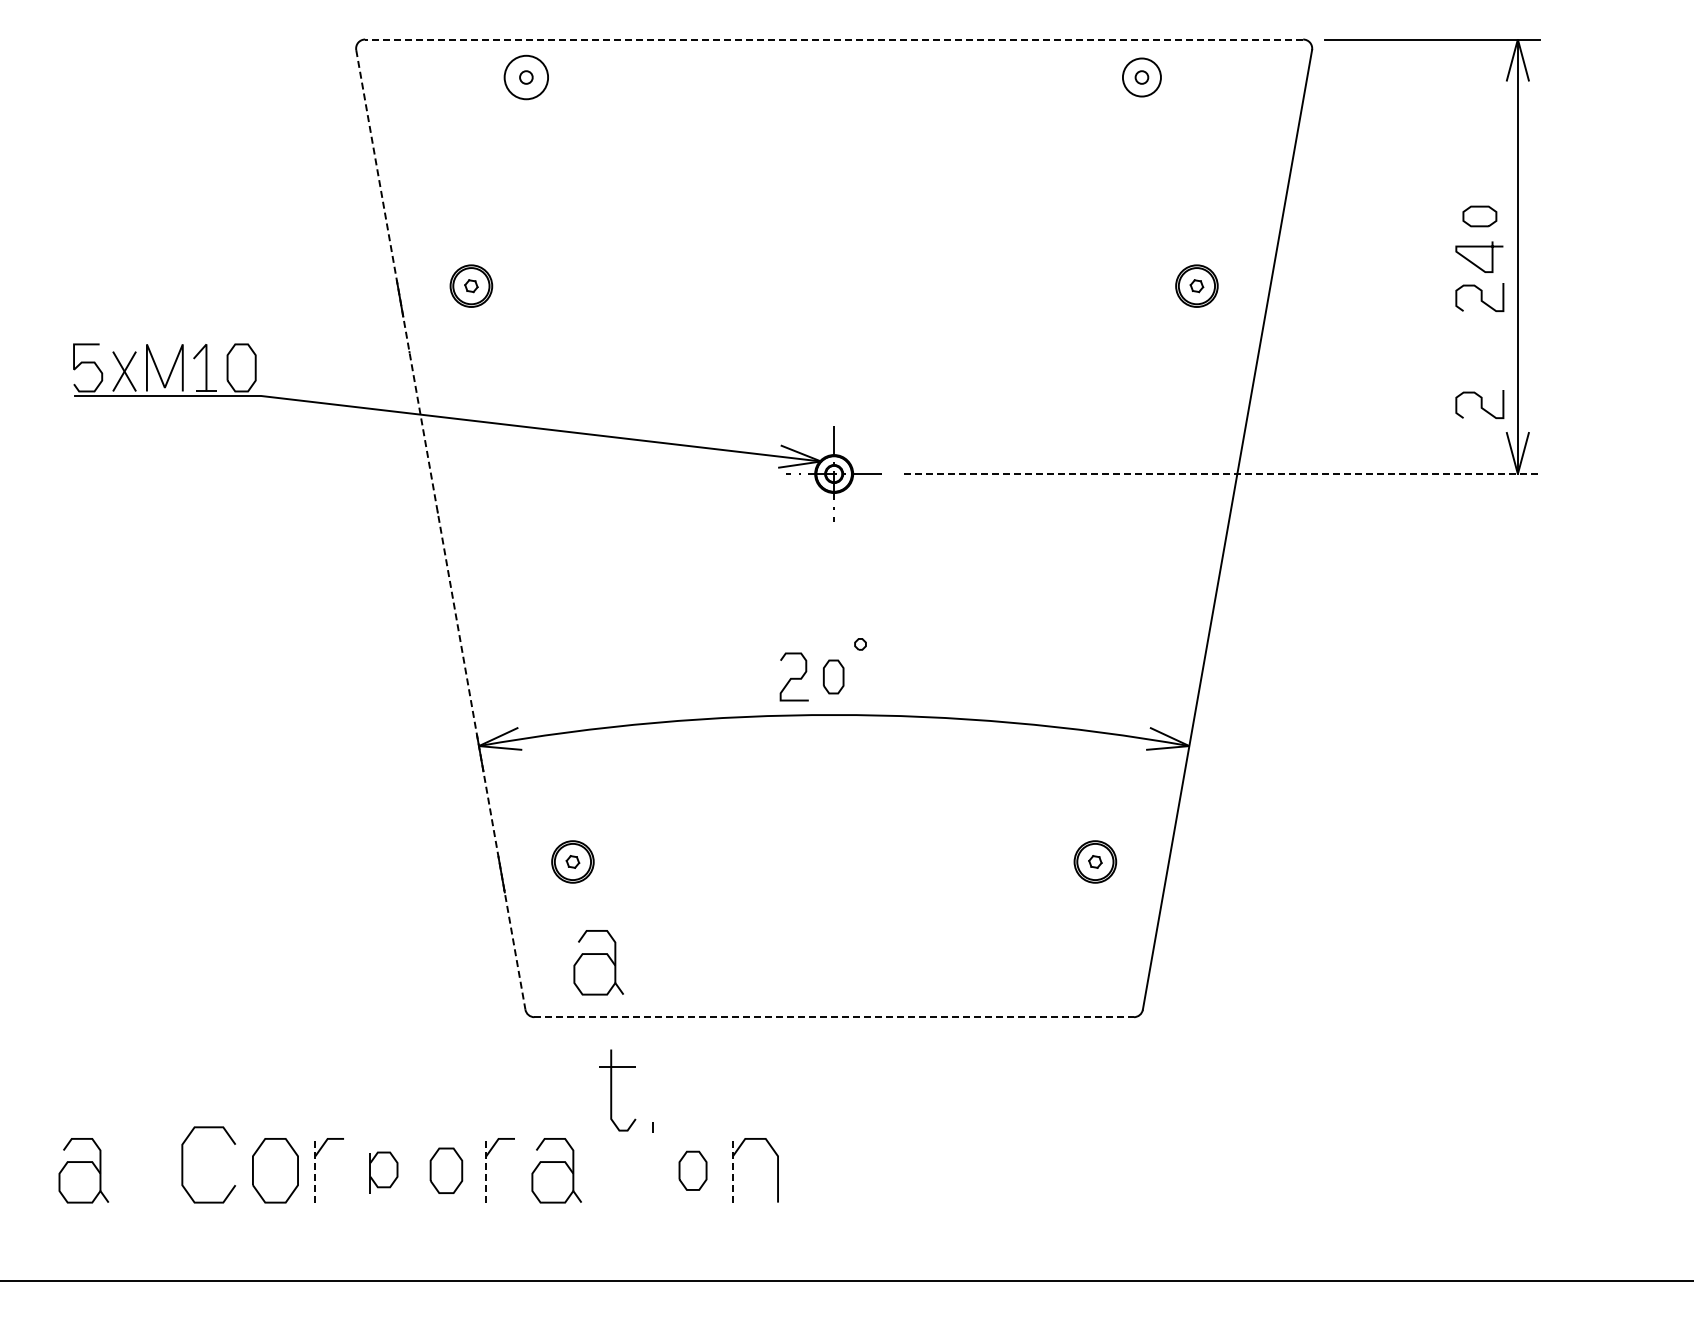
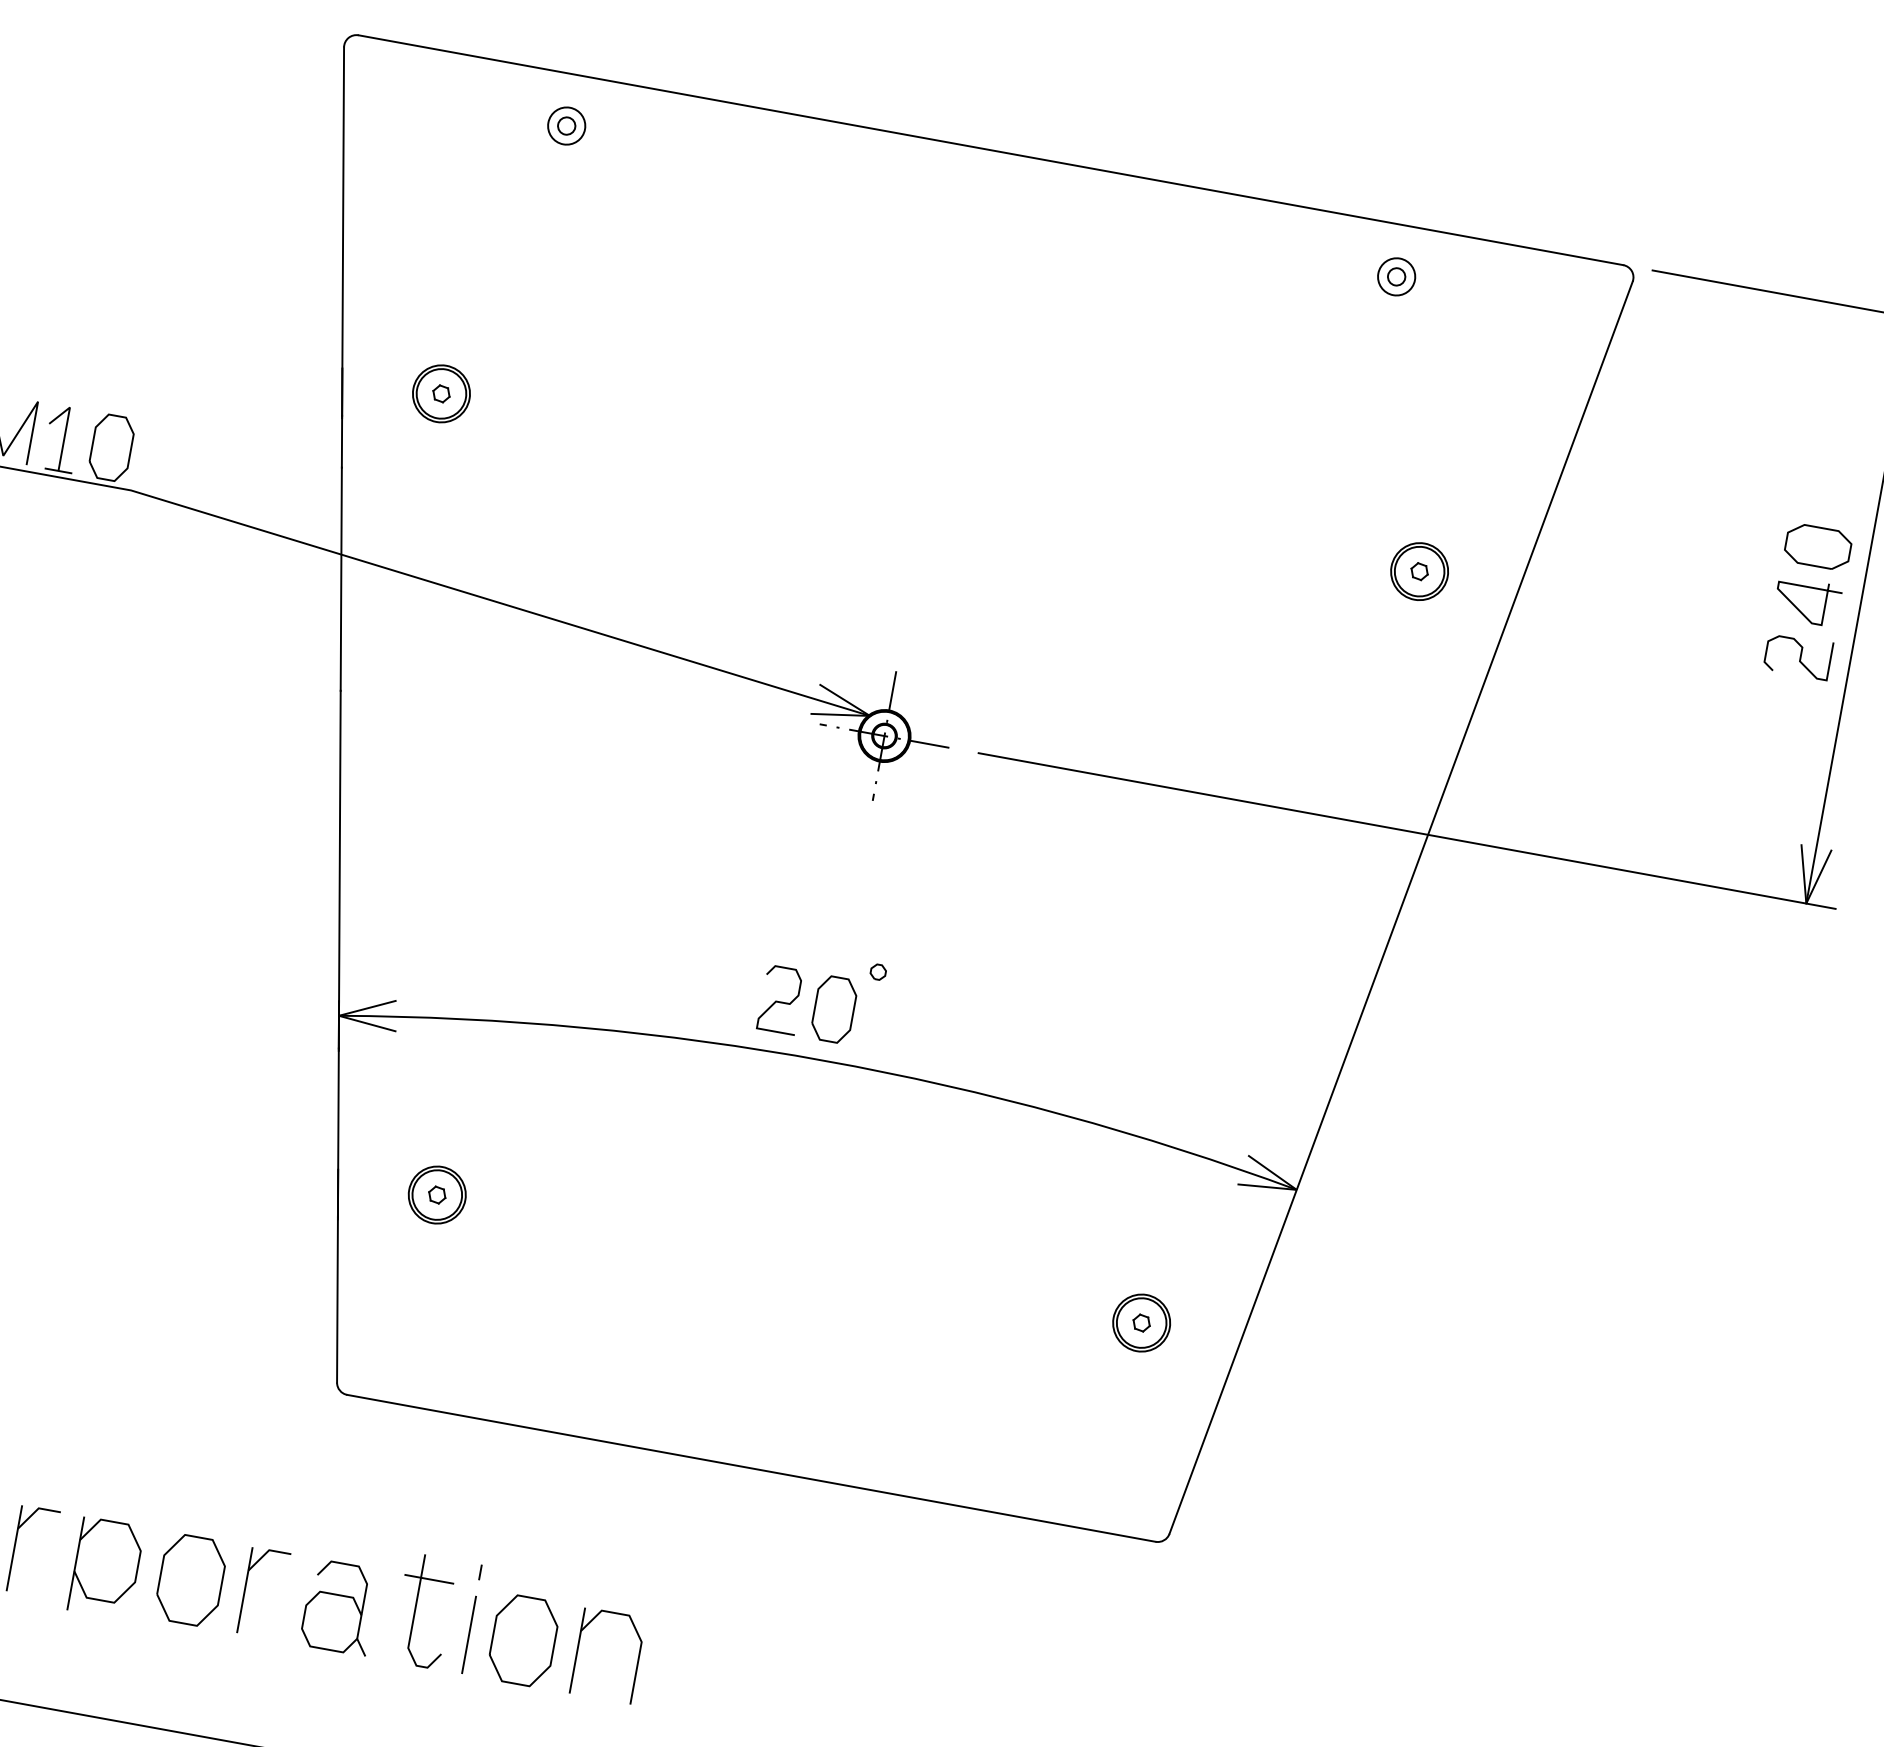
line: (833, 39) -> (990, 150), dashed -> solid
circle: (525, 77) -> (565, 125), size x0.62
circle: (1141, 77) -> (1396, 276), size x0.71
part: (1479, 216) -> (1817, 546), size x1.43
curve: (1480, 404) -> (1772, 800), removed
line: (1221, 474) -> (1406, 831), dashed -> solid
line: (440, 530) -> (339, 715), dashed -> solid
part: (833, 676) -> (834, 1008), size x1.43
part: (598, 962) -> (447, 1336), removed
line: (834, 1017) -> (751, 1468), dashed -> solid
part: (617, 1090) -> (423, 1611), moved
line: (315, 1170) -> (14, 1547), dashed -> solid
part: (446, 1170) -> (191, 1580), size x1.43
line: (486, 1170) -> (245, 1589), dashed -> solid
part: (692, 1170) -> (522, 1640), size x1.67
line: (732, 1170) -> (576, 1650), dashed -> solid
part: (383, 1172) -> (105, 1567), size x1.67
line: (652, 1173) -> (468, 1634), added

